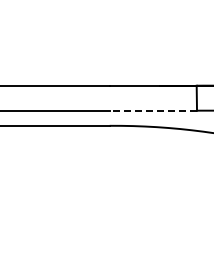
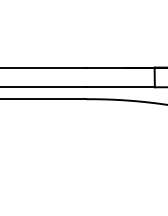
line: (153, 110) -> (120, 87), dashed -> solid

